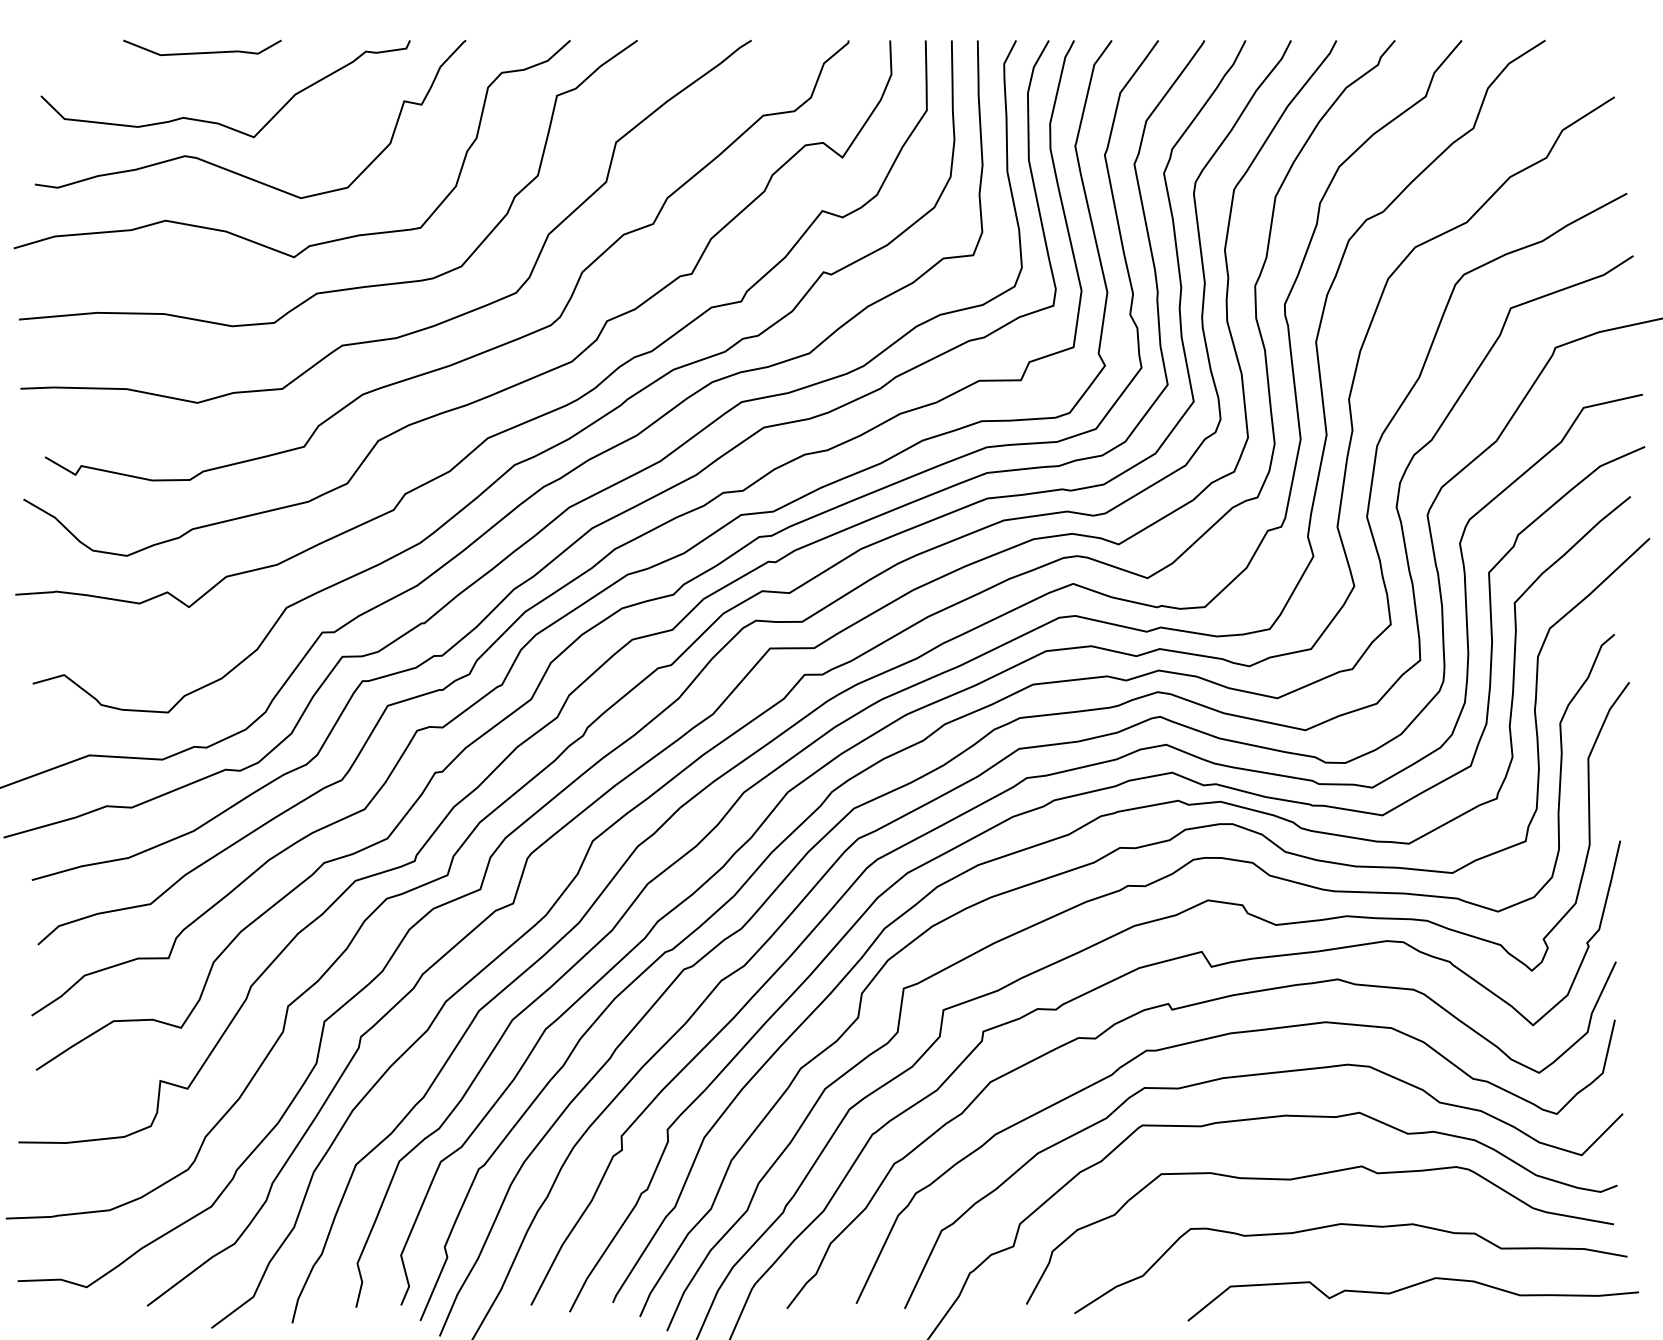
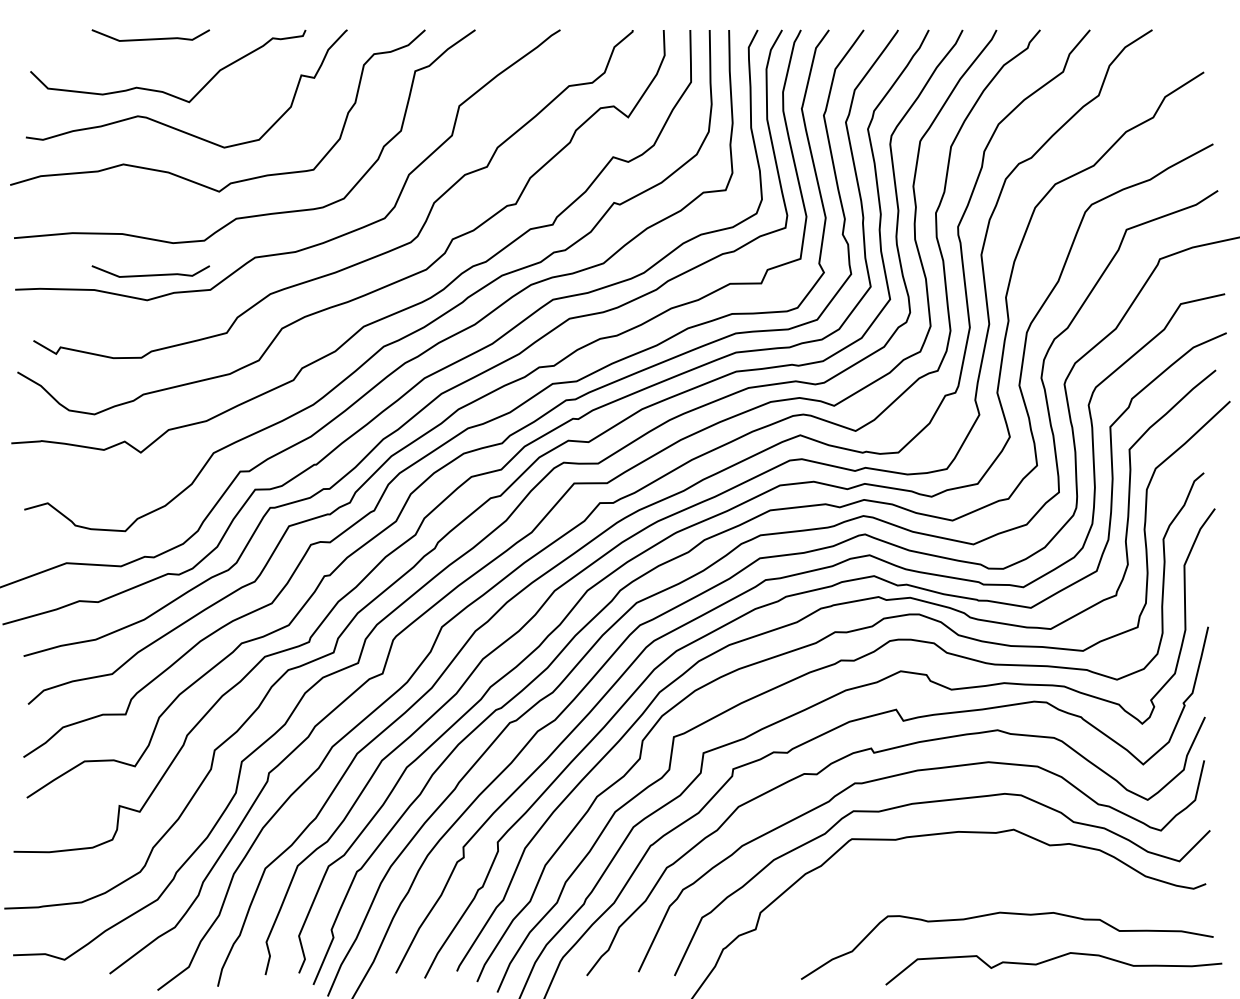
line: (201, 368) -> (150, 274), added
curve: (1306, 1178) -> (974, 878), removed

